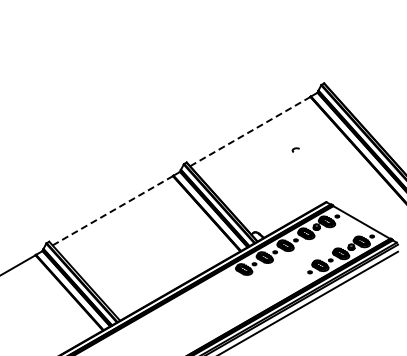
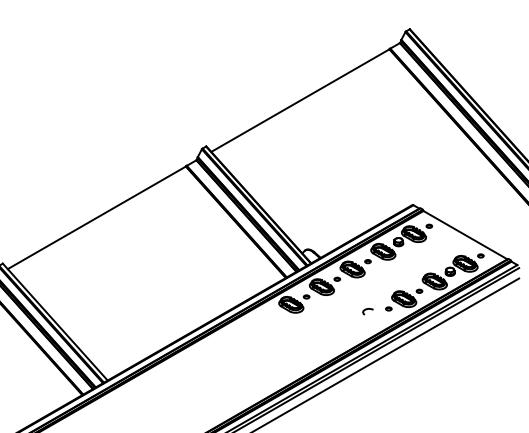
line: (250, 131) -> (300, 100), dashed -> solid
curve: (295, 149) -> (367, 310), moved
line: (113, 210) -> (97, 217), dashed -> solid

